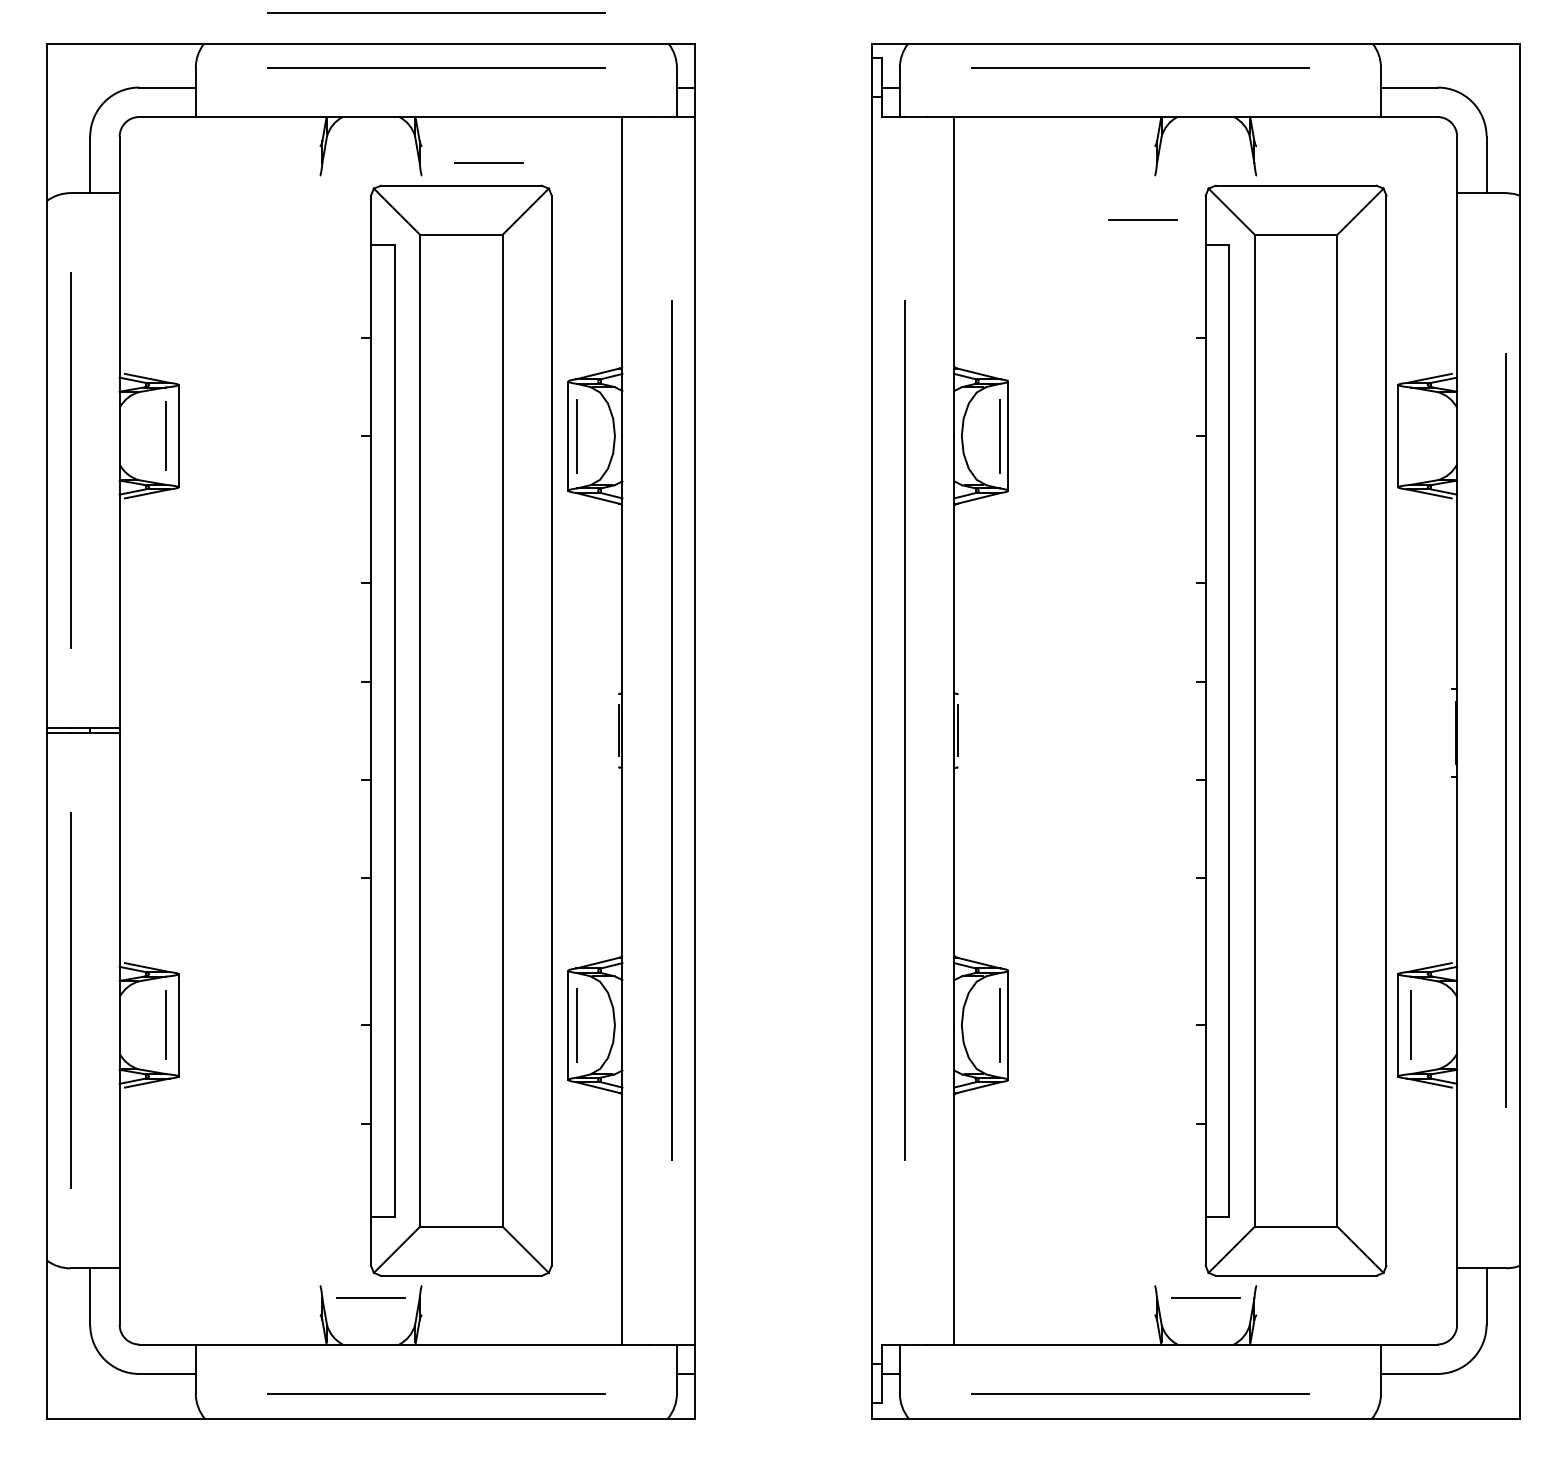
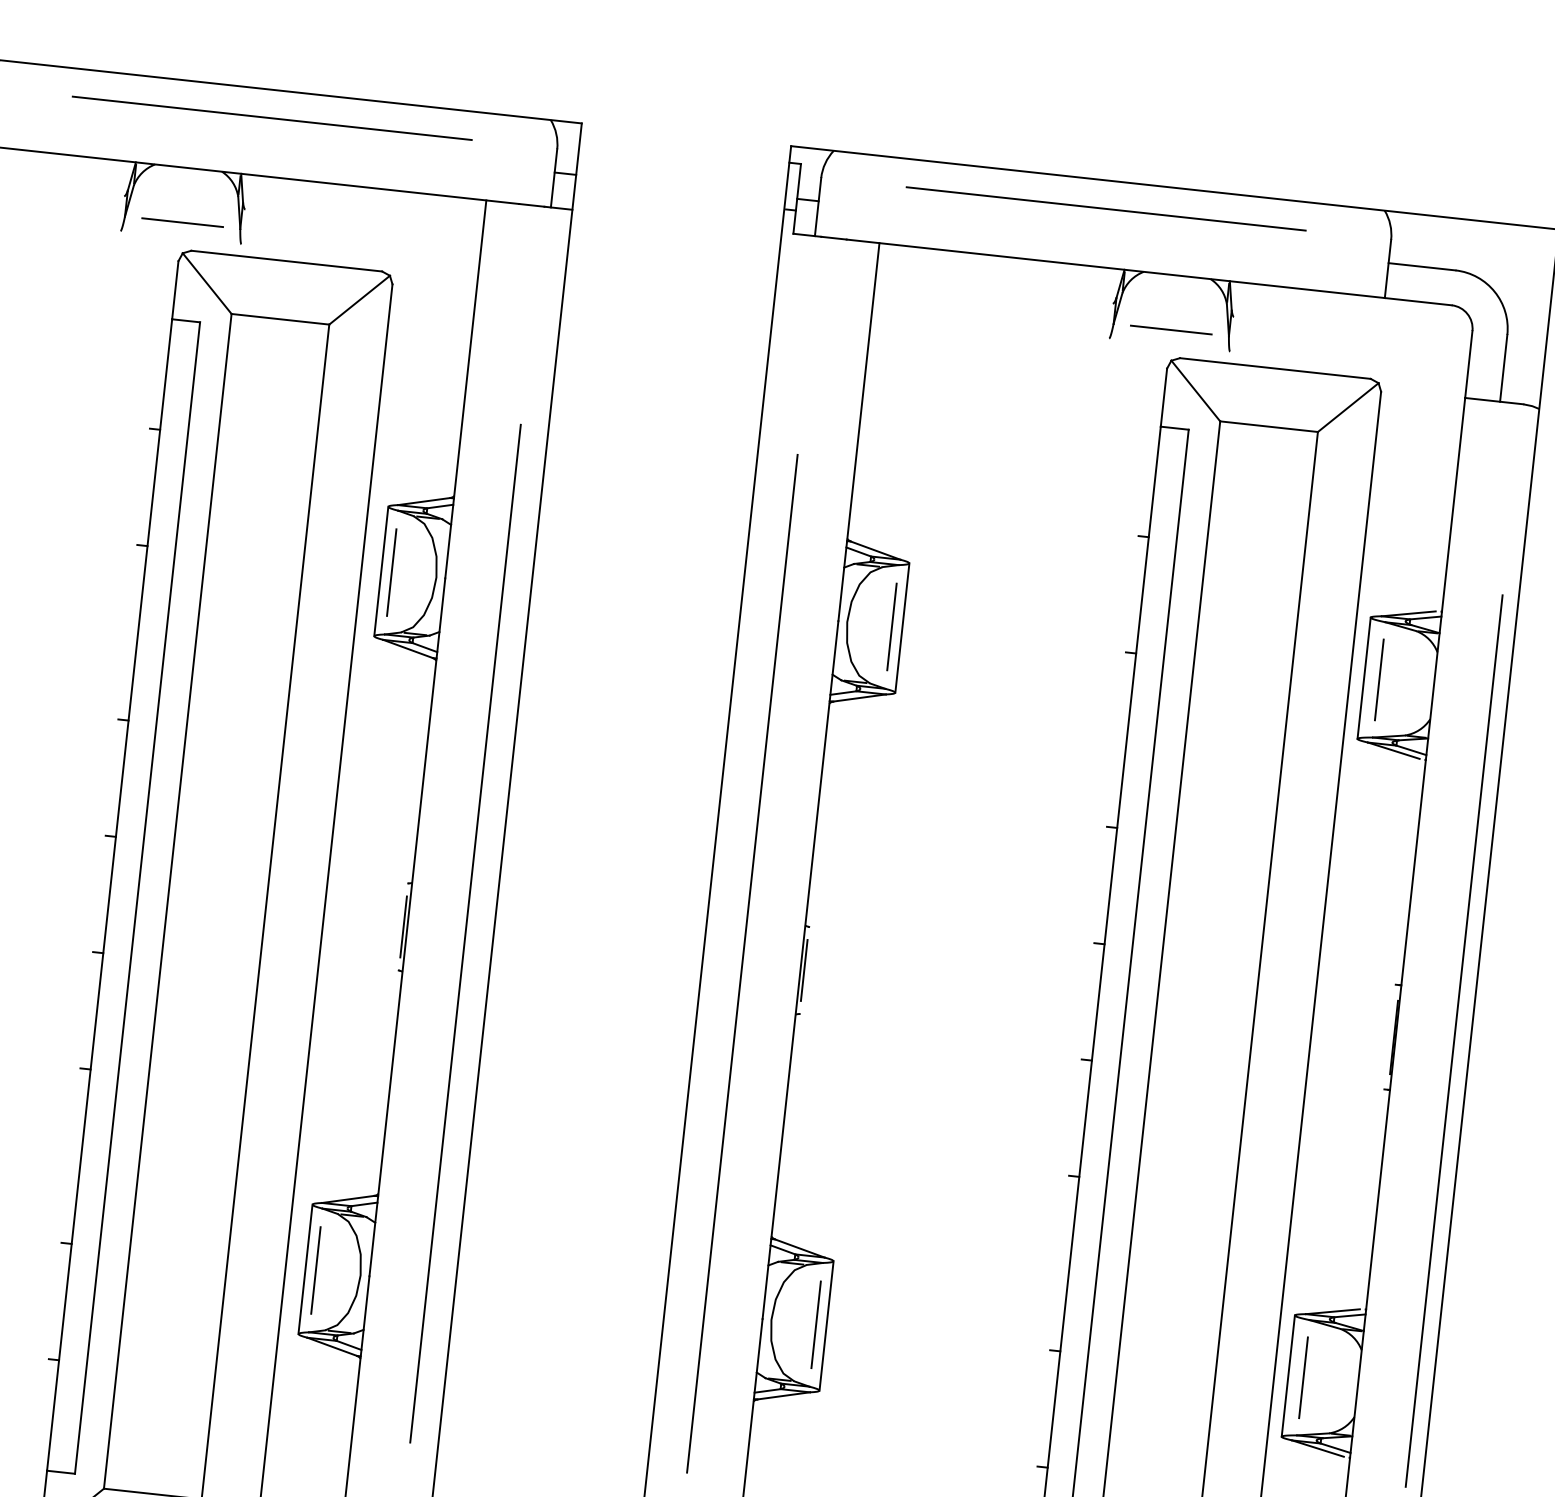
line: (436, 12) -> (279, 52), removed
line: (488, 162) -> (182, 221), moved
line: (1142, 219) -> (1171, 329), moved
line: (1411, 436) -> (1379, 680), added

